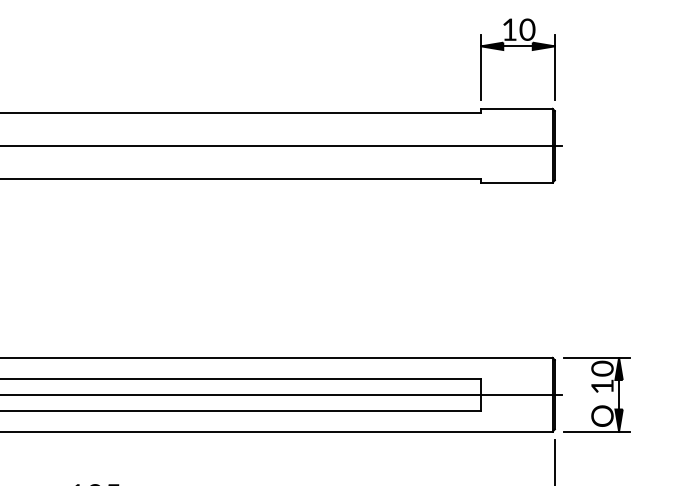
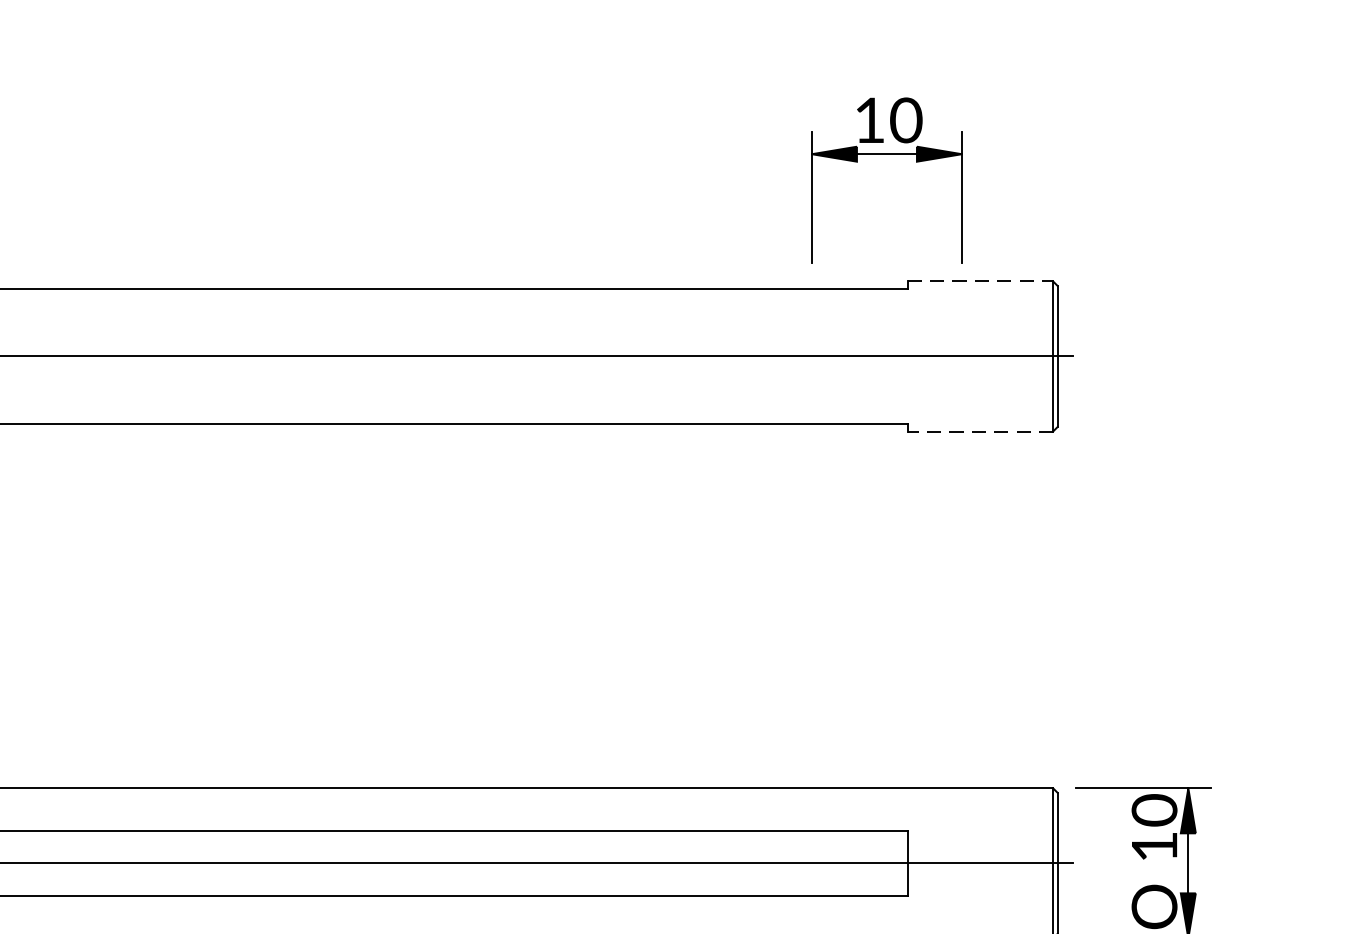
part: (517, 46) -> (885, 154), moved
line: (516, 108) -> (979, 280), solid -> dashed
line: (516, 182) -> (979, 431), solid -> dashed

